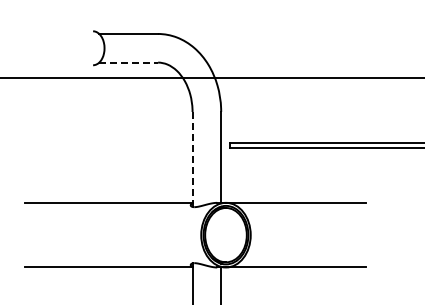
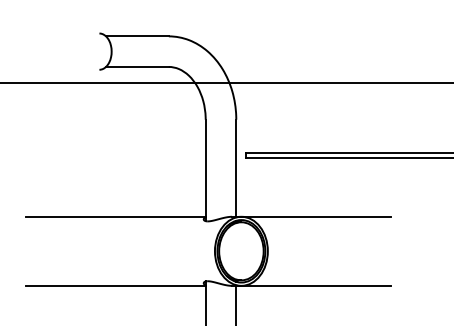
line: (129, 62) -> (138, 66), dashed -> solid
line: (192, 159) -> (205, 170), dashed -> solid

